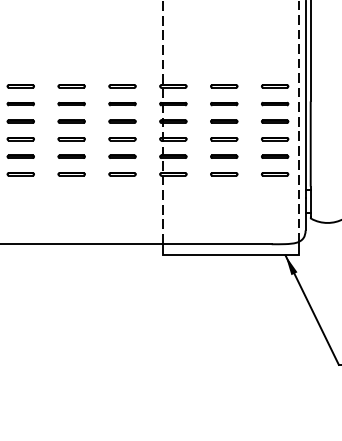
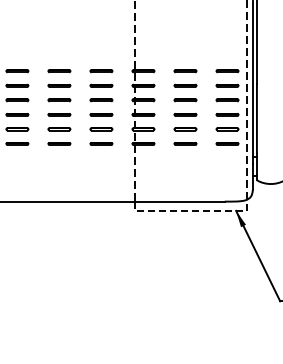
line: (232, 254) -> (192, 210), solid -> dashed

